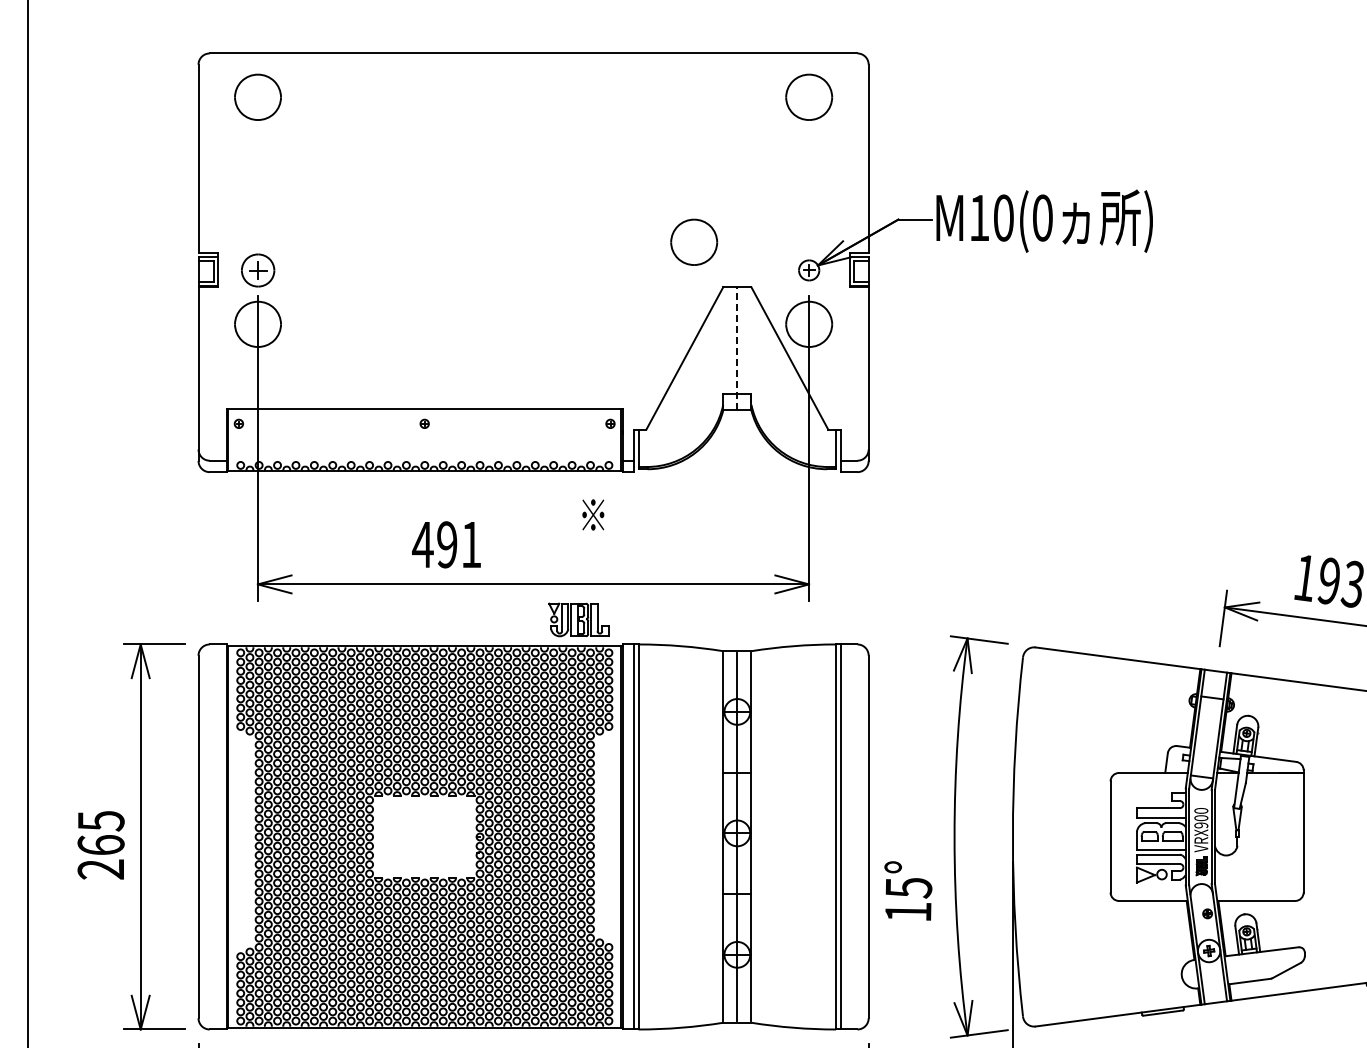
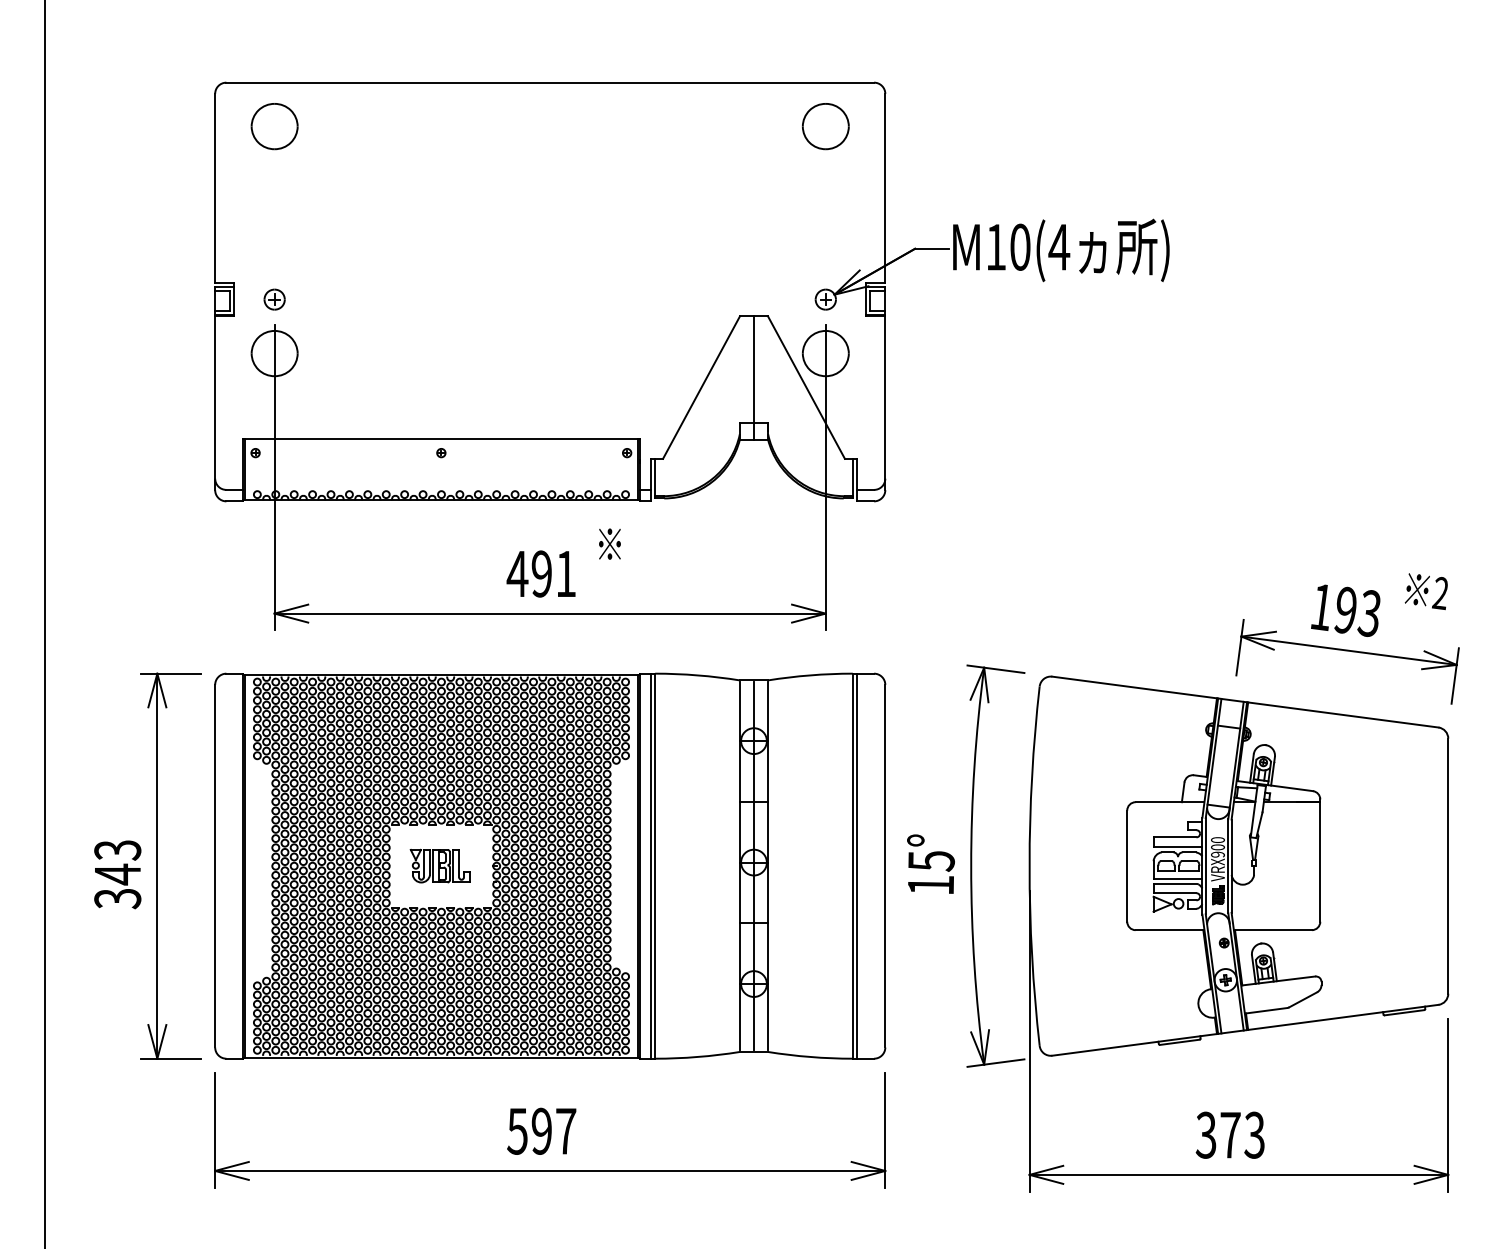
text: (1042, 217) -> (1059, 246), M10(0 -> M10(4
part: (693, 242) -> (710, 271), removed
part: (257, 270) -> (274, 299), size x0.62
line: (736, 349) -> (753, 378), dashed -> solid
text: (445, 544) -> (540, 573), moved
part: (577, 619) -> (439, 865), moved
text: (100, 845) -> (117, 874), 265 -> 343
text: (907, 890) -> (930, 863), moved

